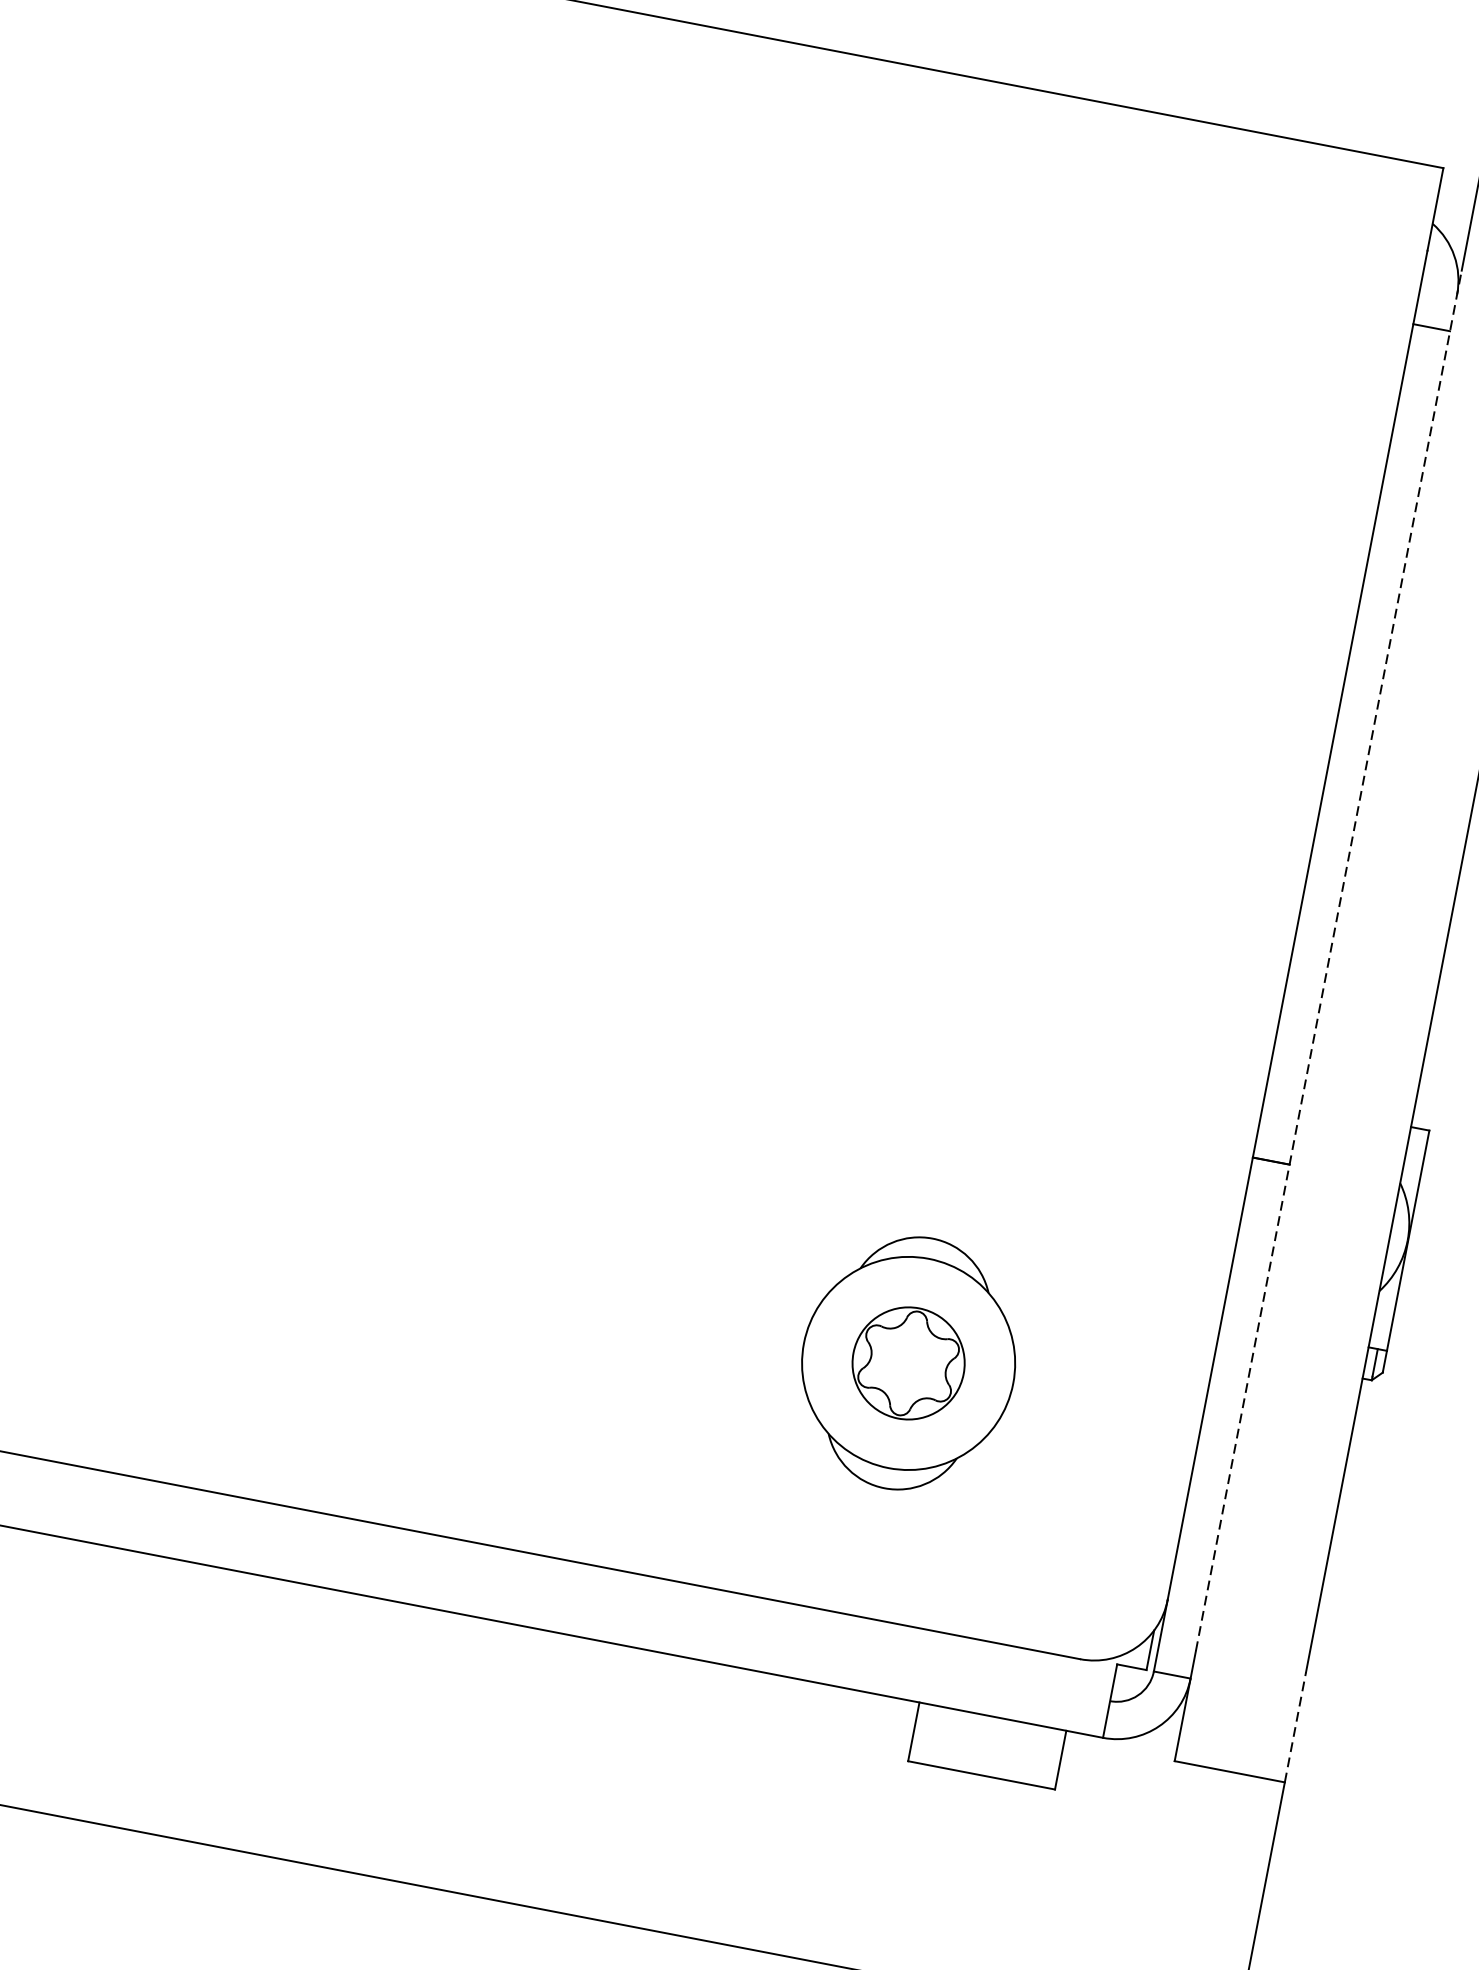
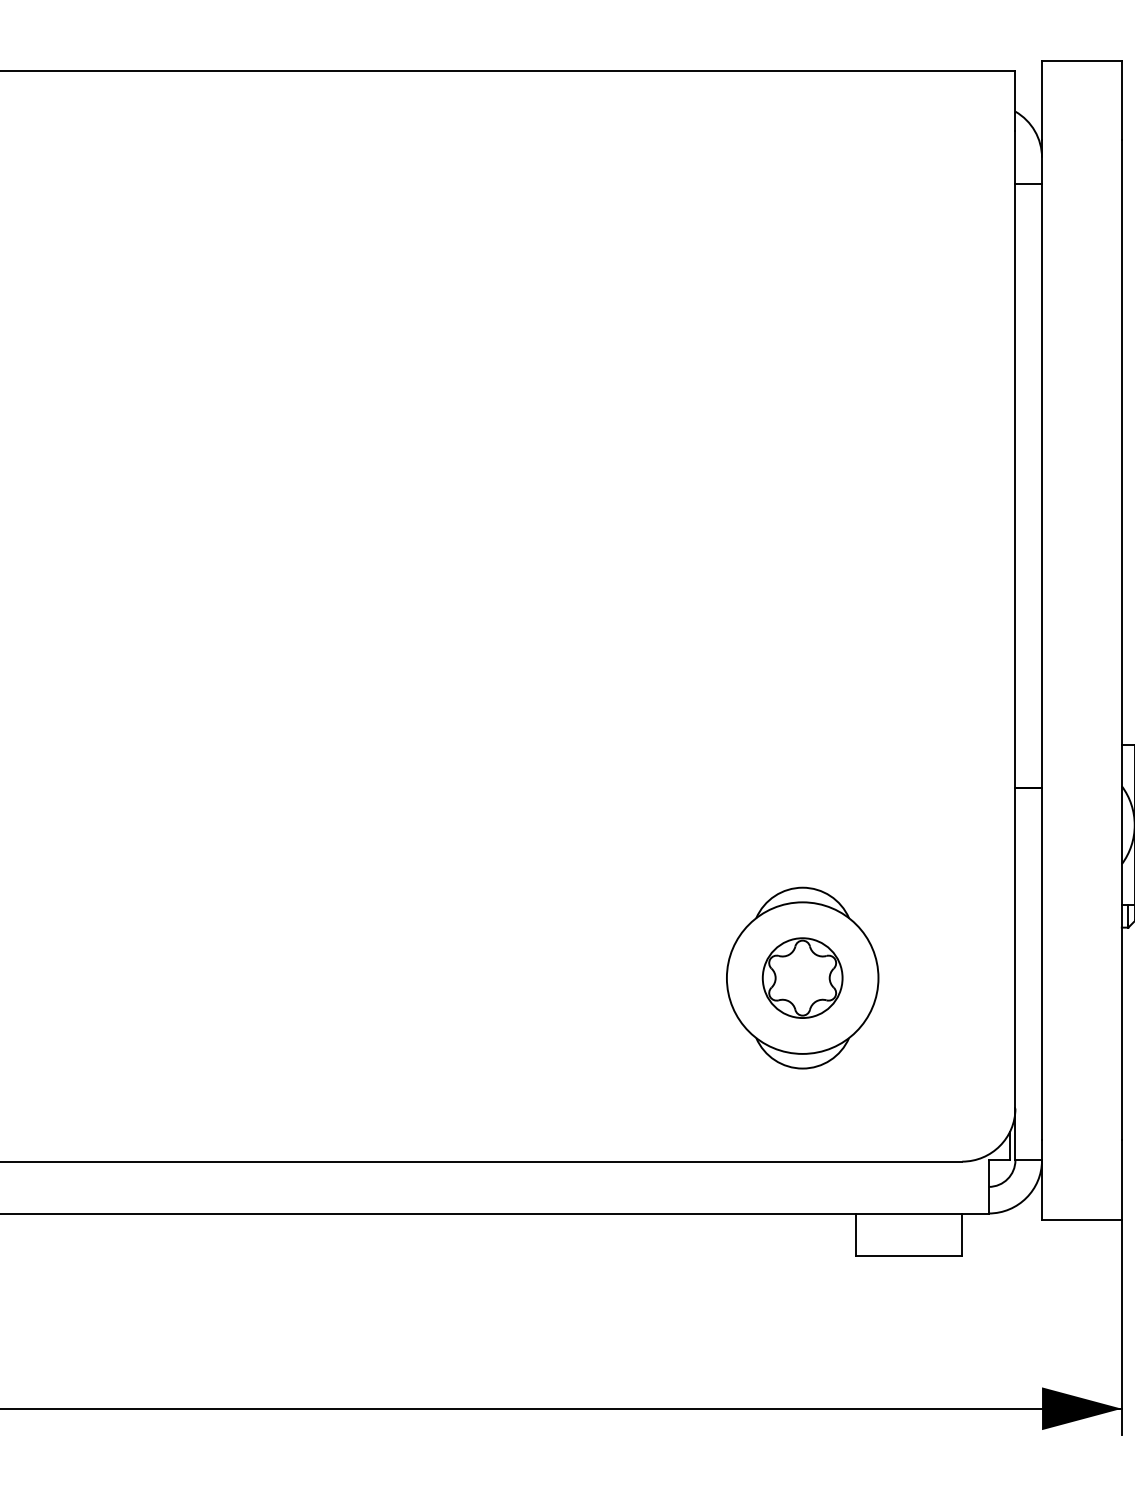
line: (1329, 961) -> (1042, 640), dashed -> solid
line: (1294, 1727) -> (1121, 1180), dashed -> solid

